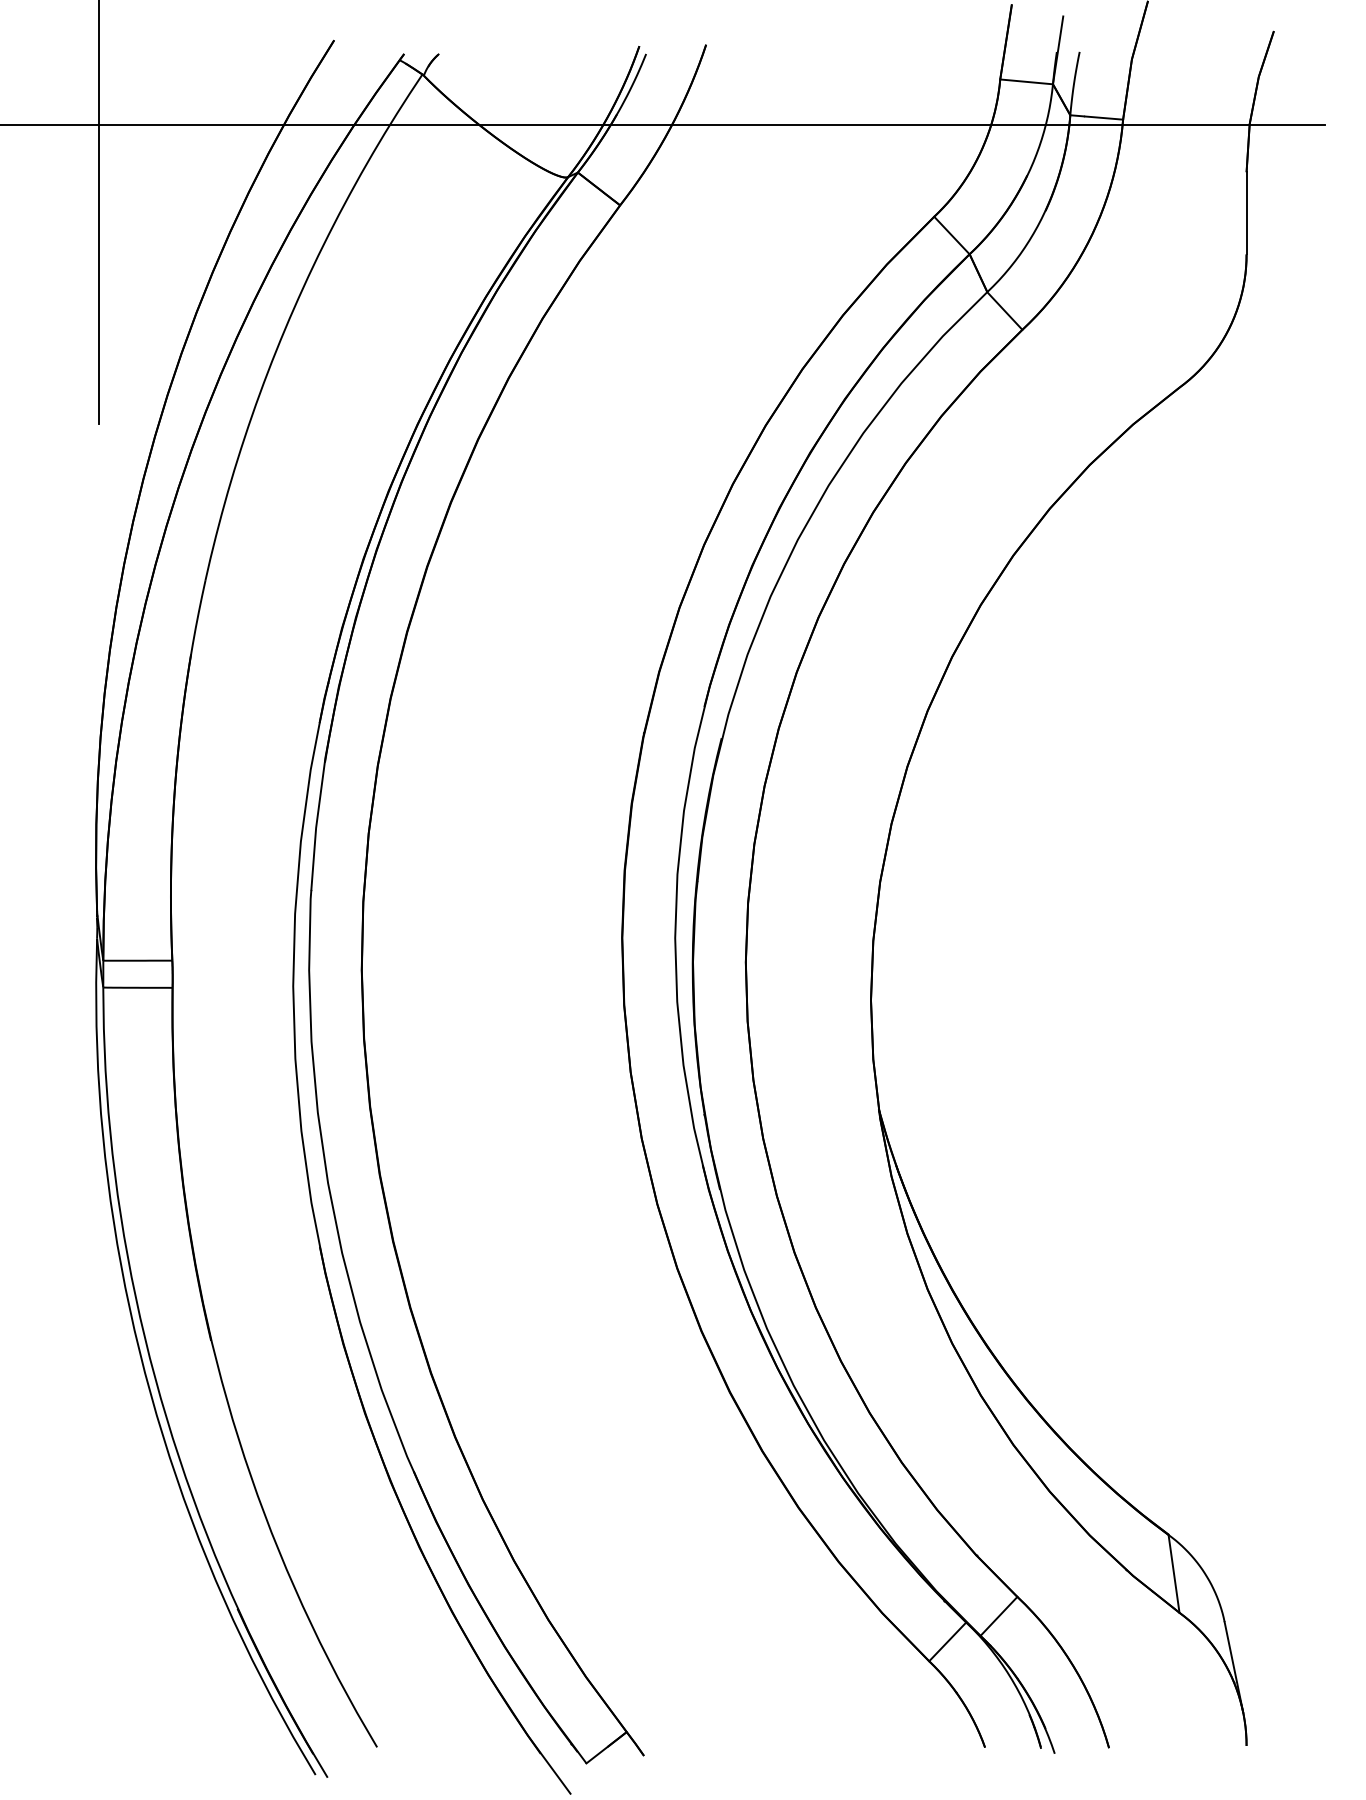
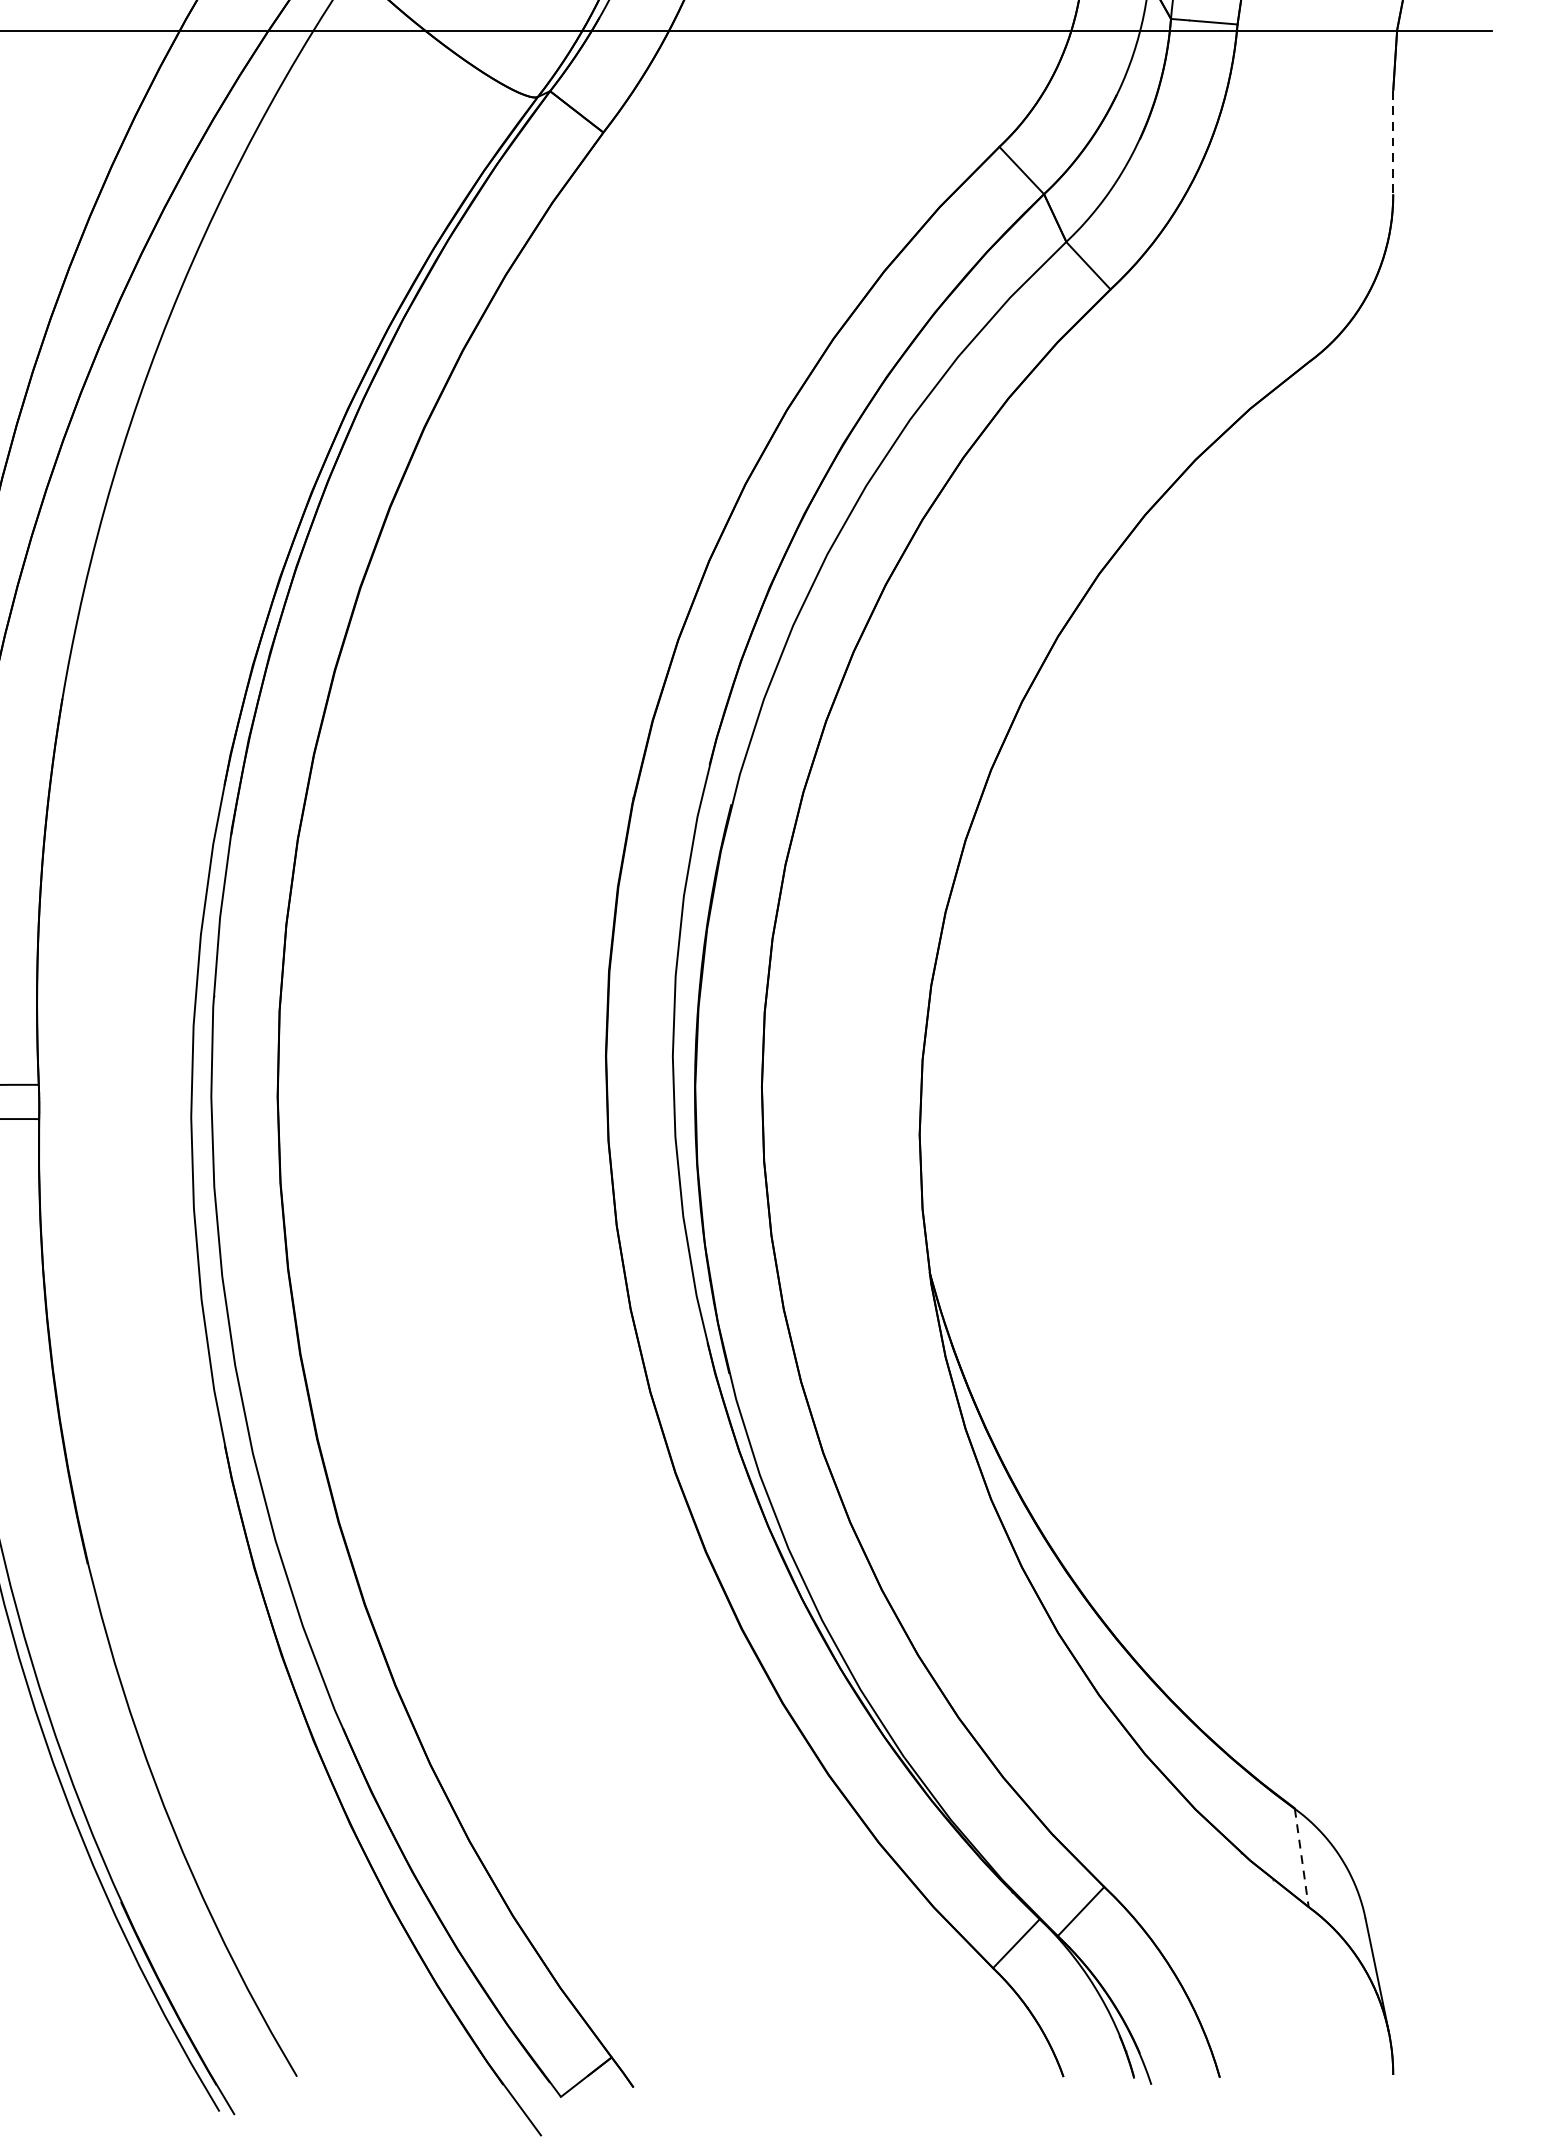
line: (1246, 213) -> (1393, 142), solid -> dashed
line: (1174, 1574) -> (1302, 1858), solid -> dashed

